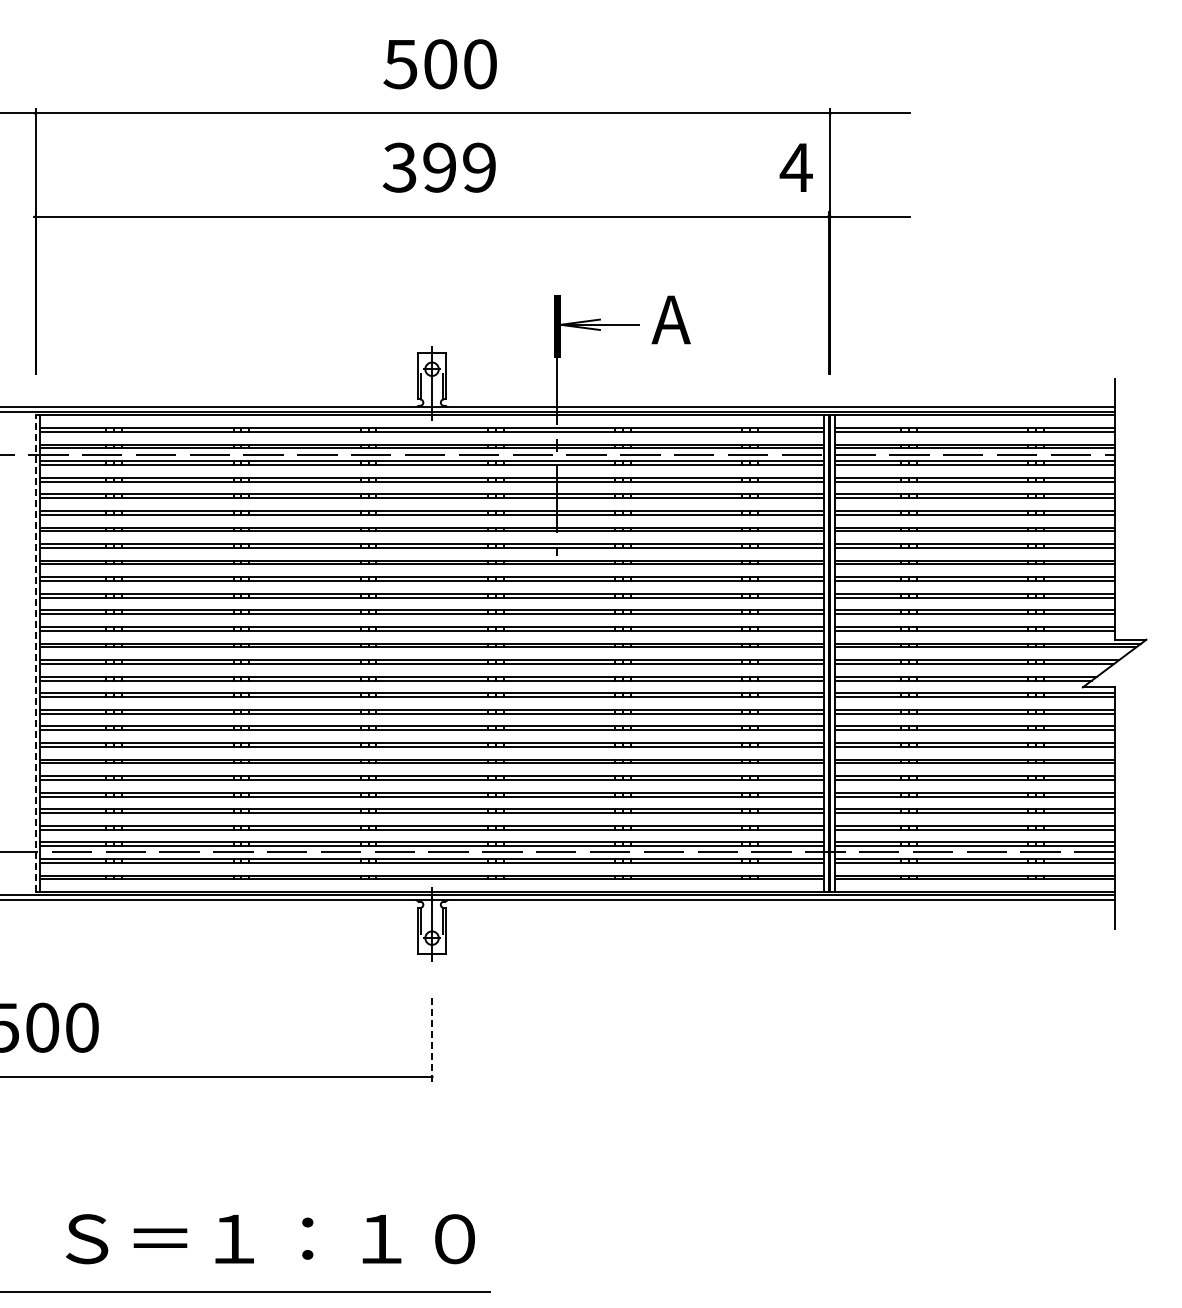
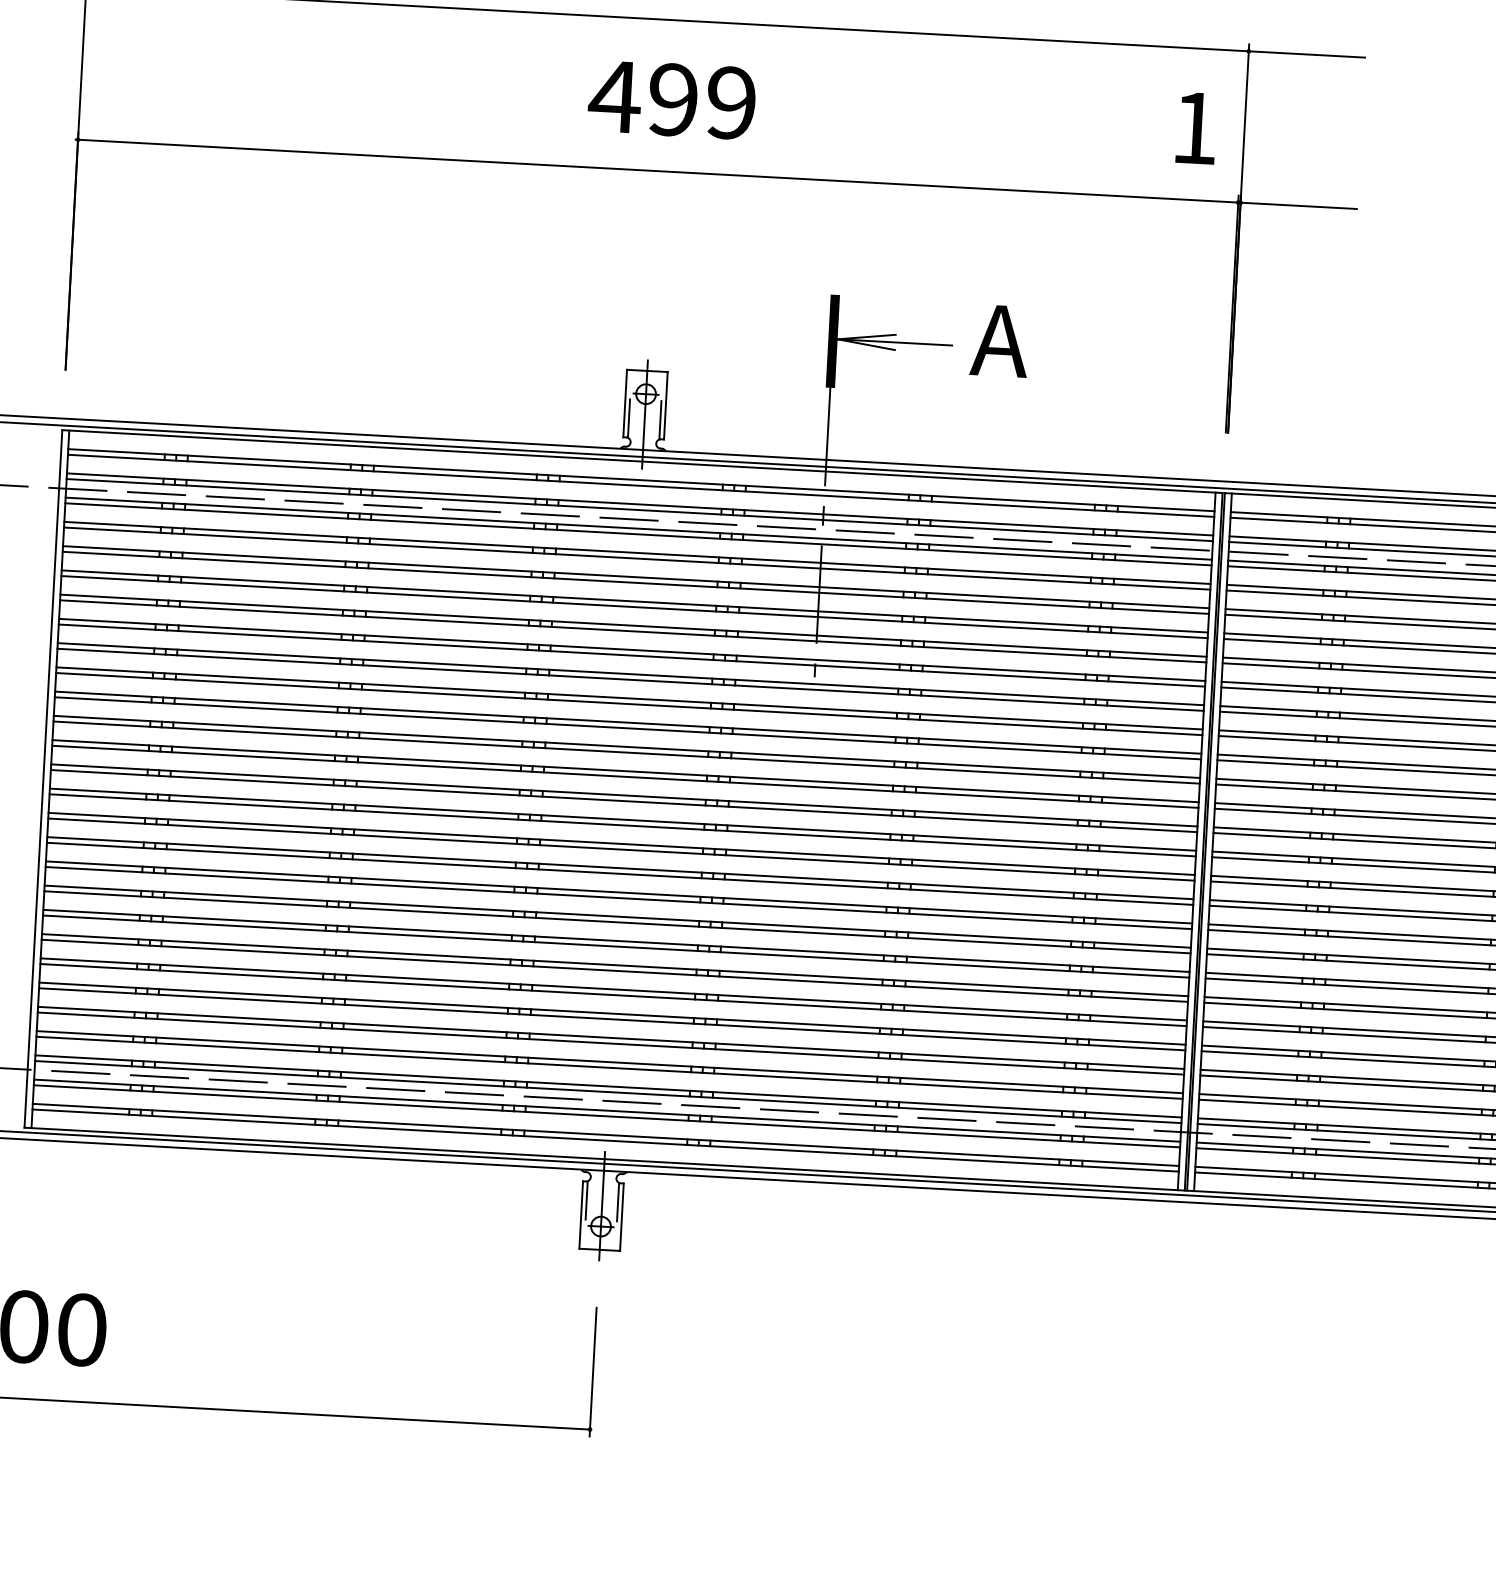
text: (399, 167) -> (614, 96), 399 -> 499
text: (795, 167) -> (1193, 127), 4 -> 1
line: (35, 653) -> (43, 778), dashed -> solid
line: (432, 1037) -> (593, 1371), dashed -> solid

